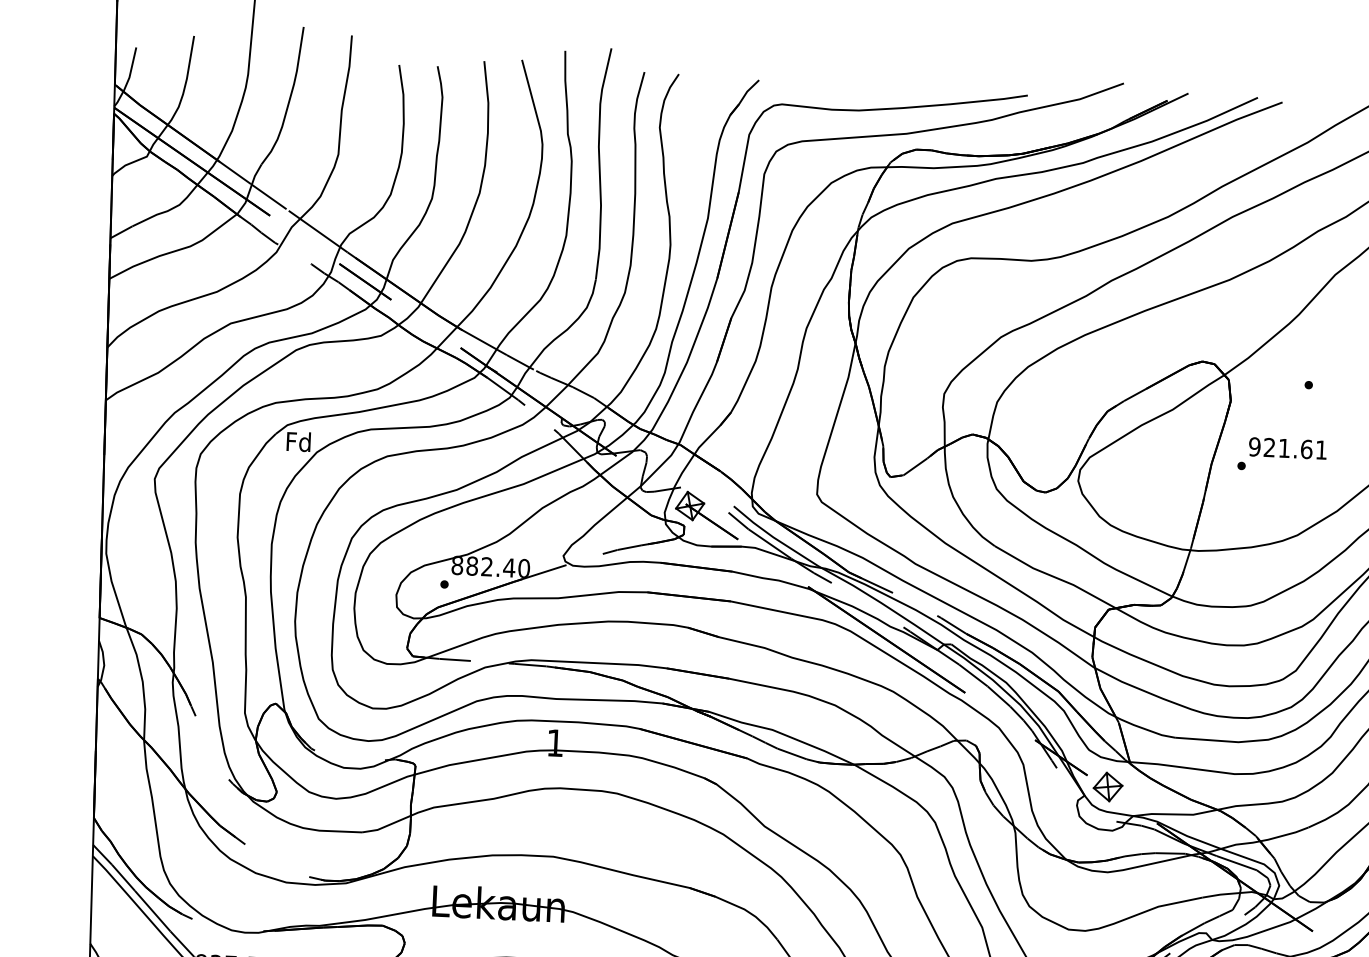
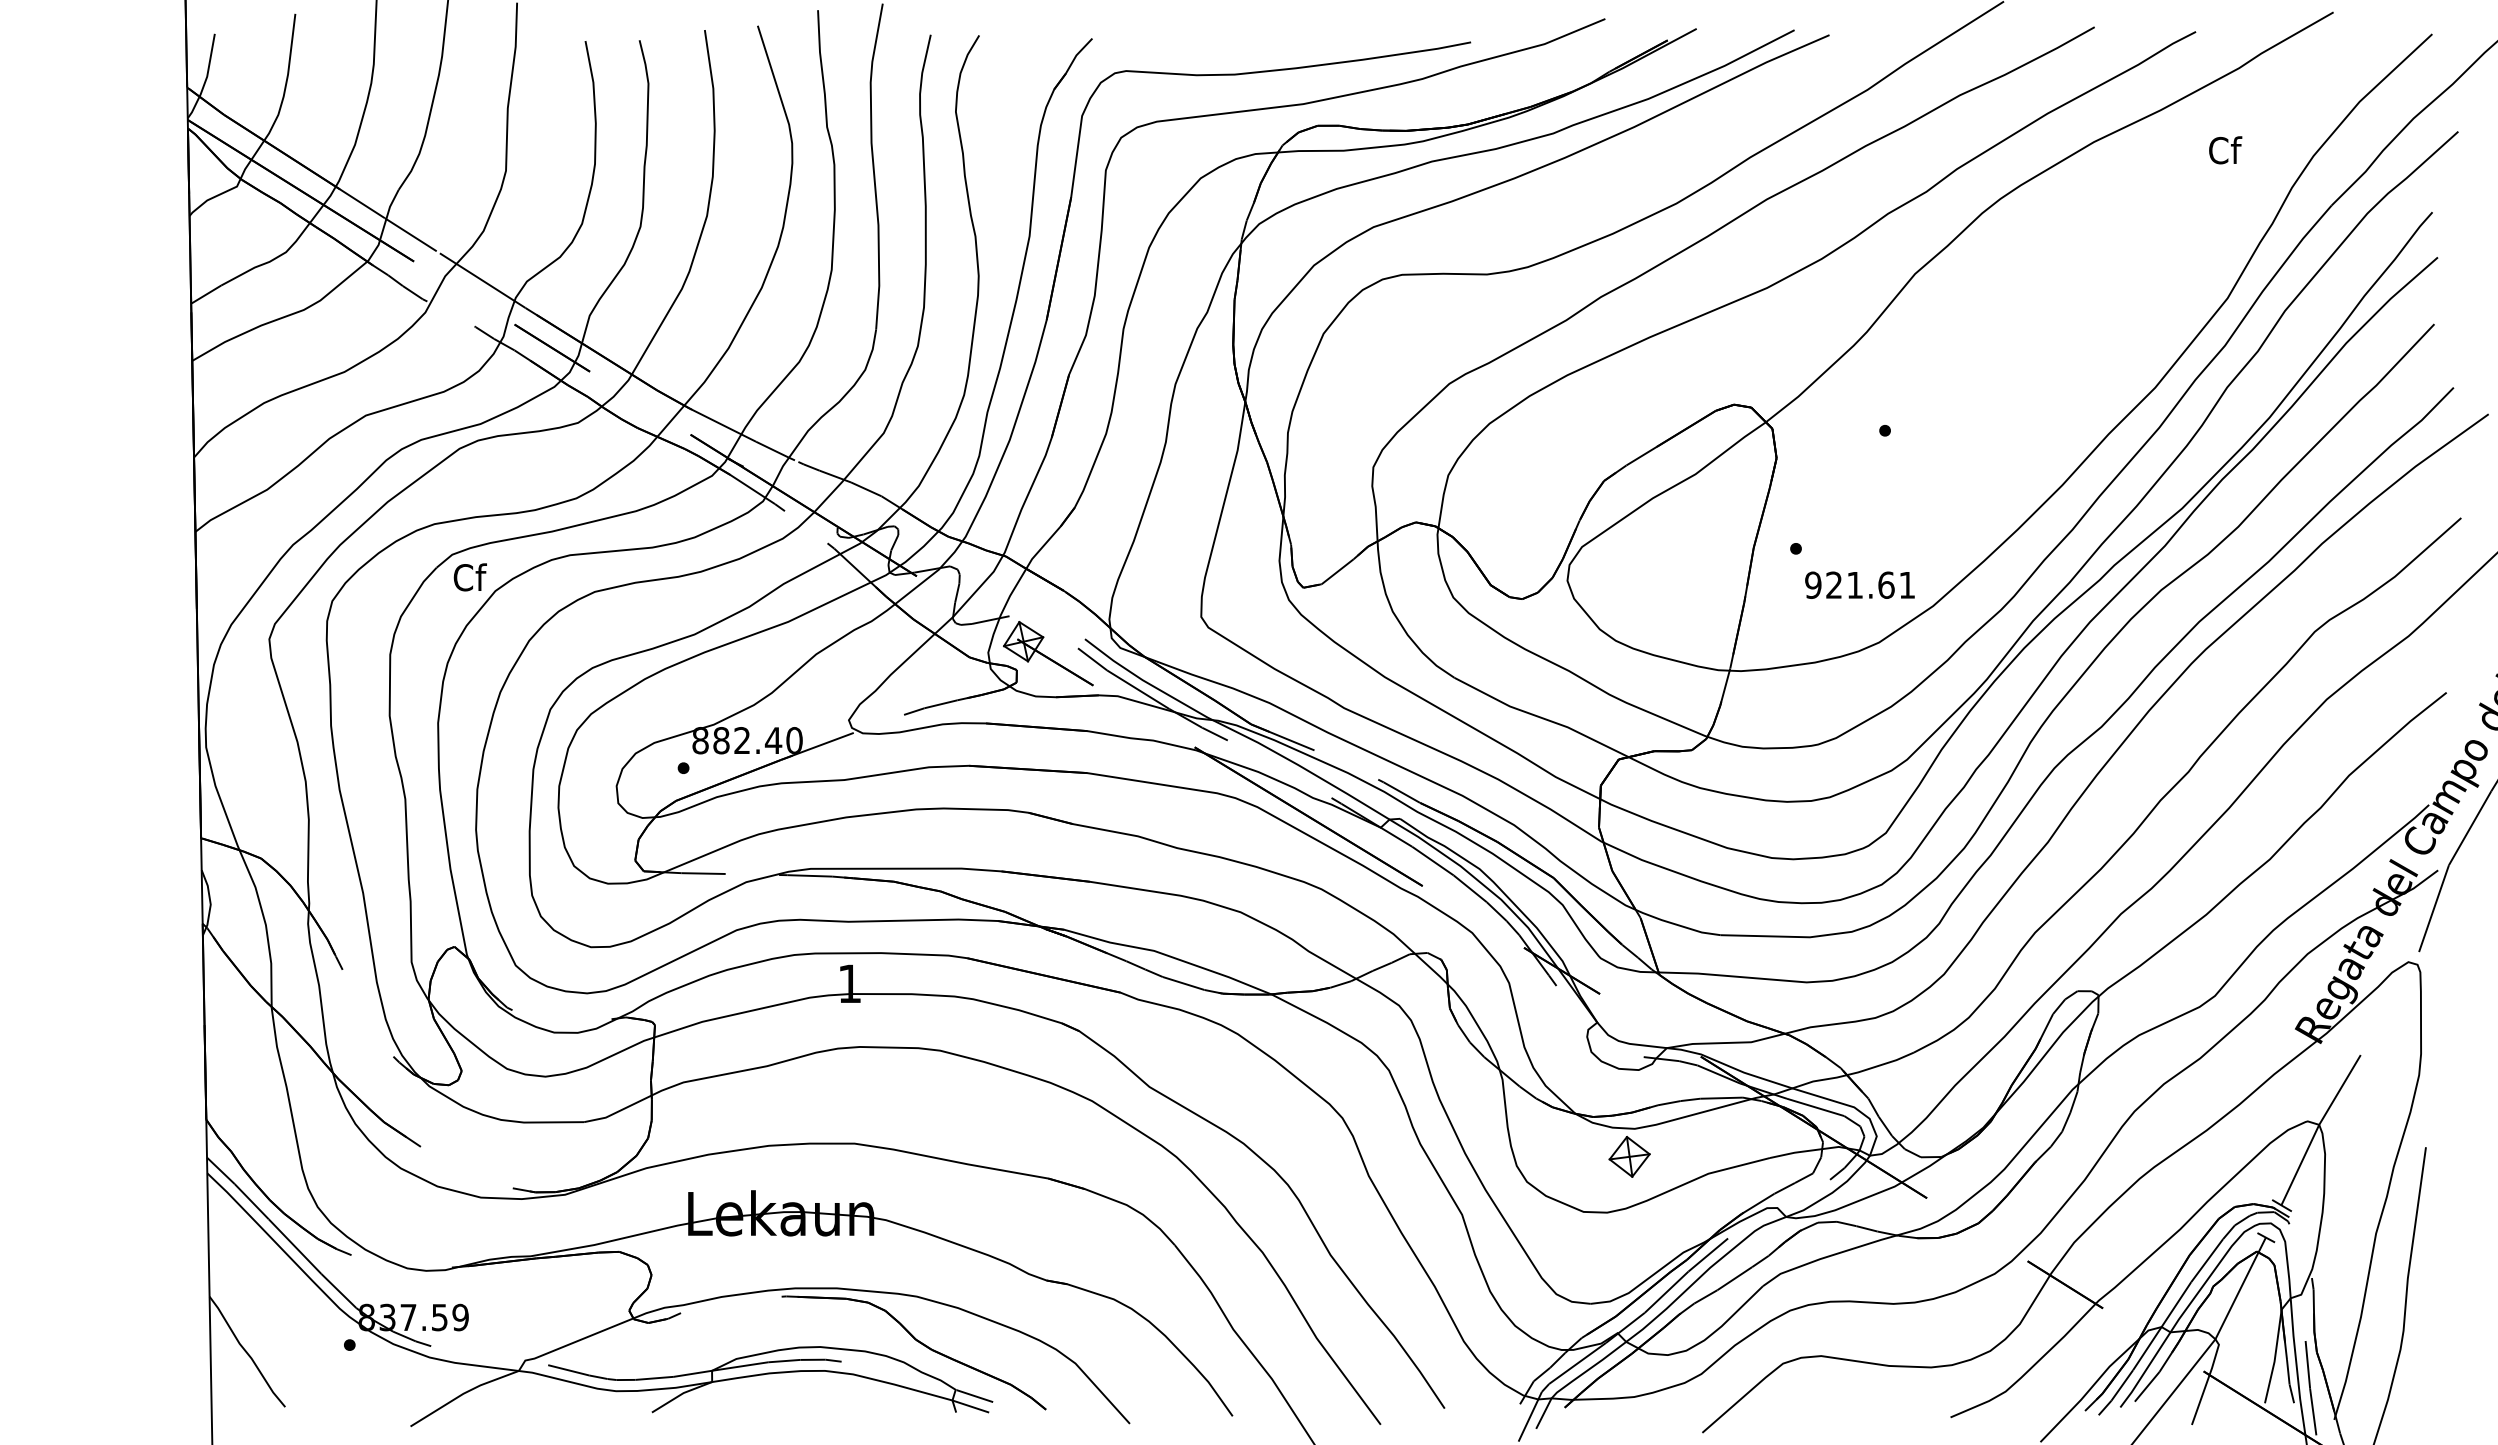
text: (298, 441) -> (469, 577), Fd -> Cf
text: (1287, 447) -> (1859, 584), moved
part: (1107, 786) -> (1629, 1156), moved

